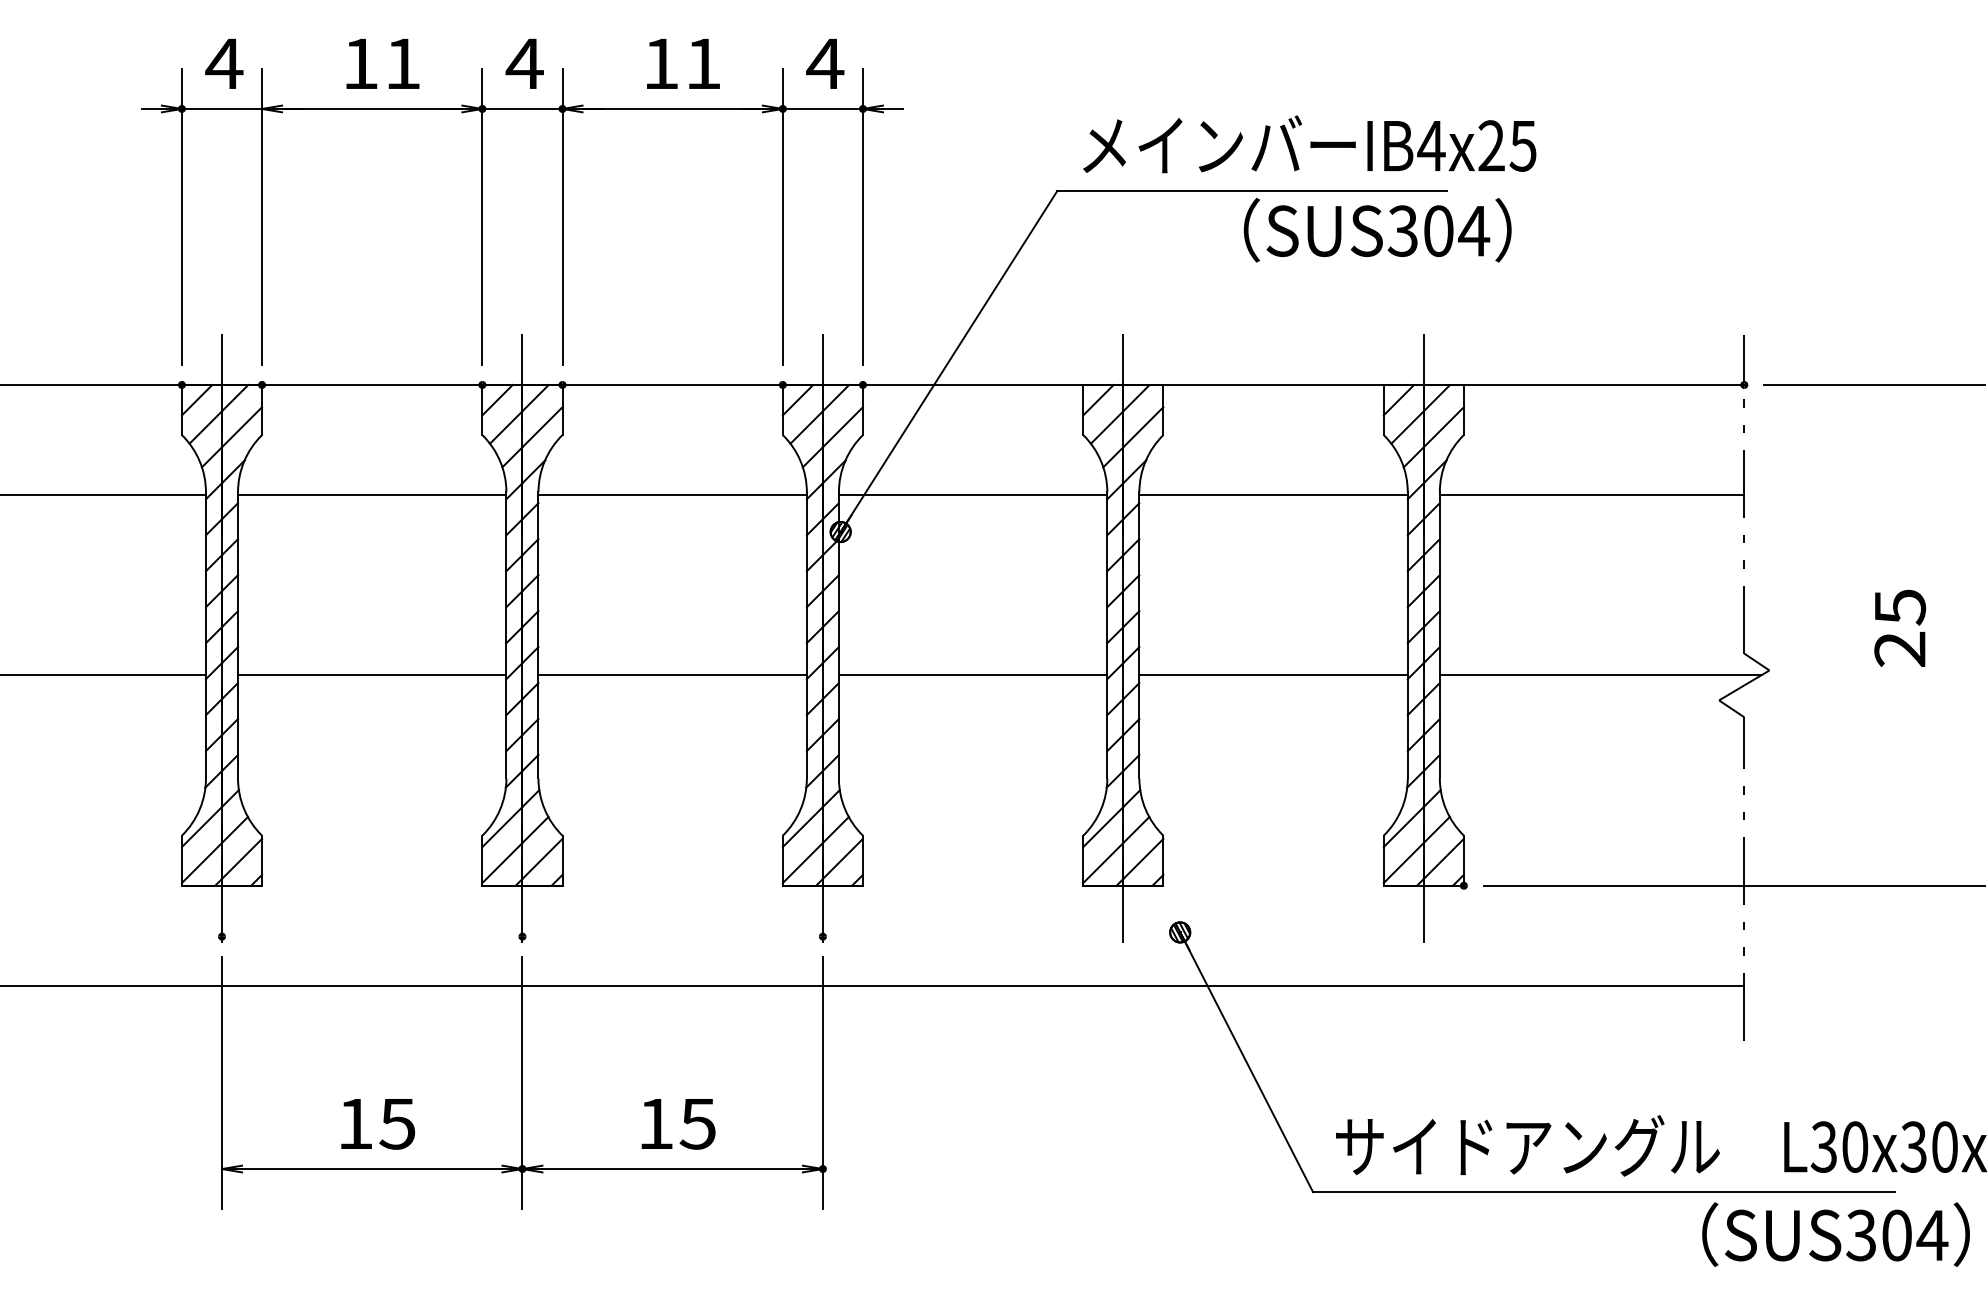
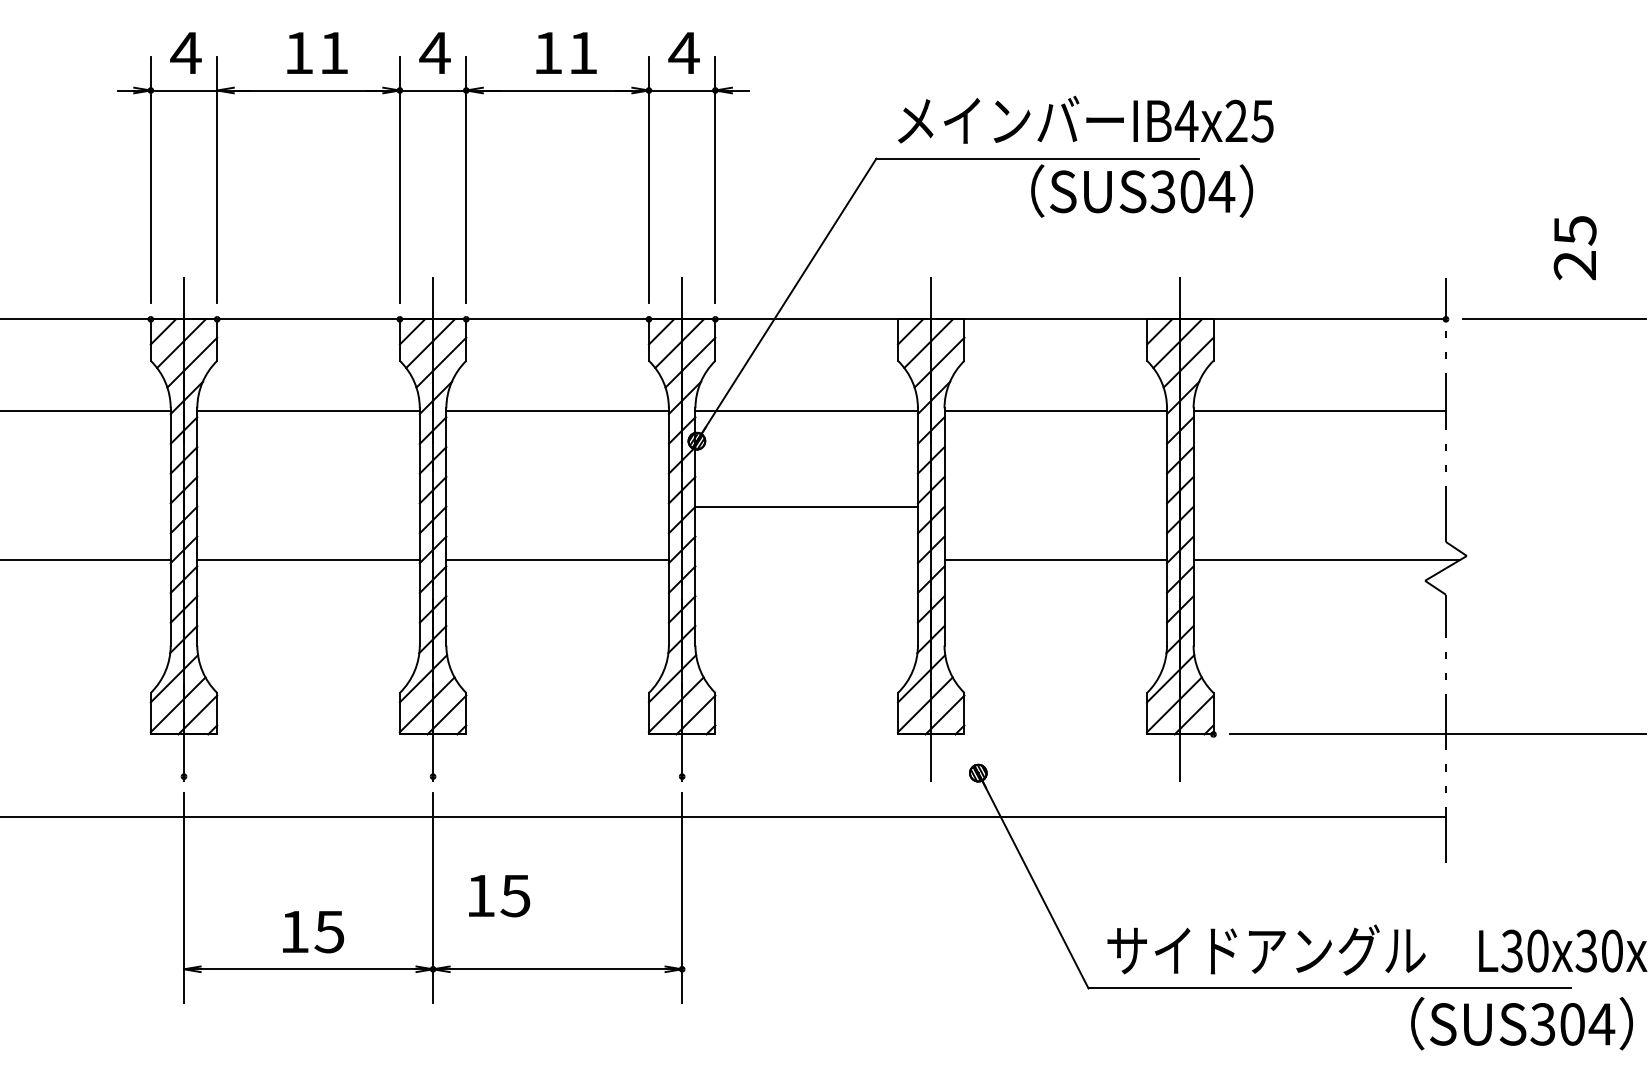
text: (1899, 628) -> (1574, 248), moved
line: (972, 675) -> (806, 507), moved
text: (678, 1124) -> (499, 896), moved

